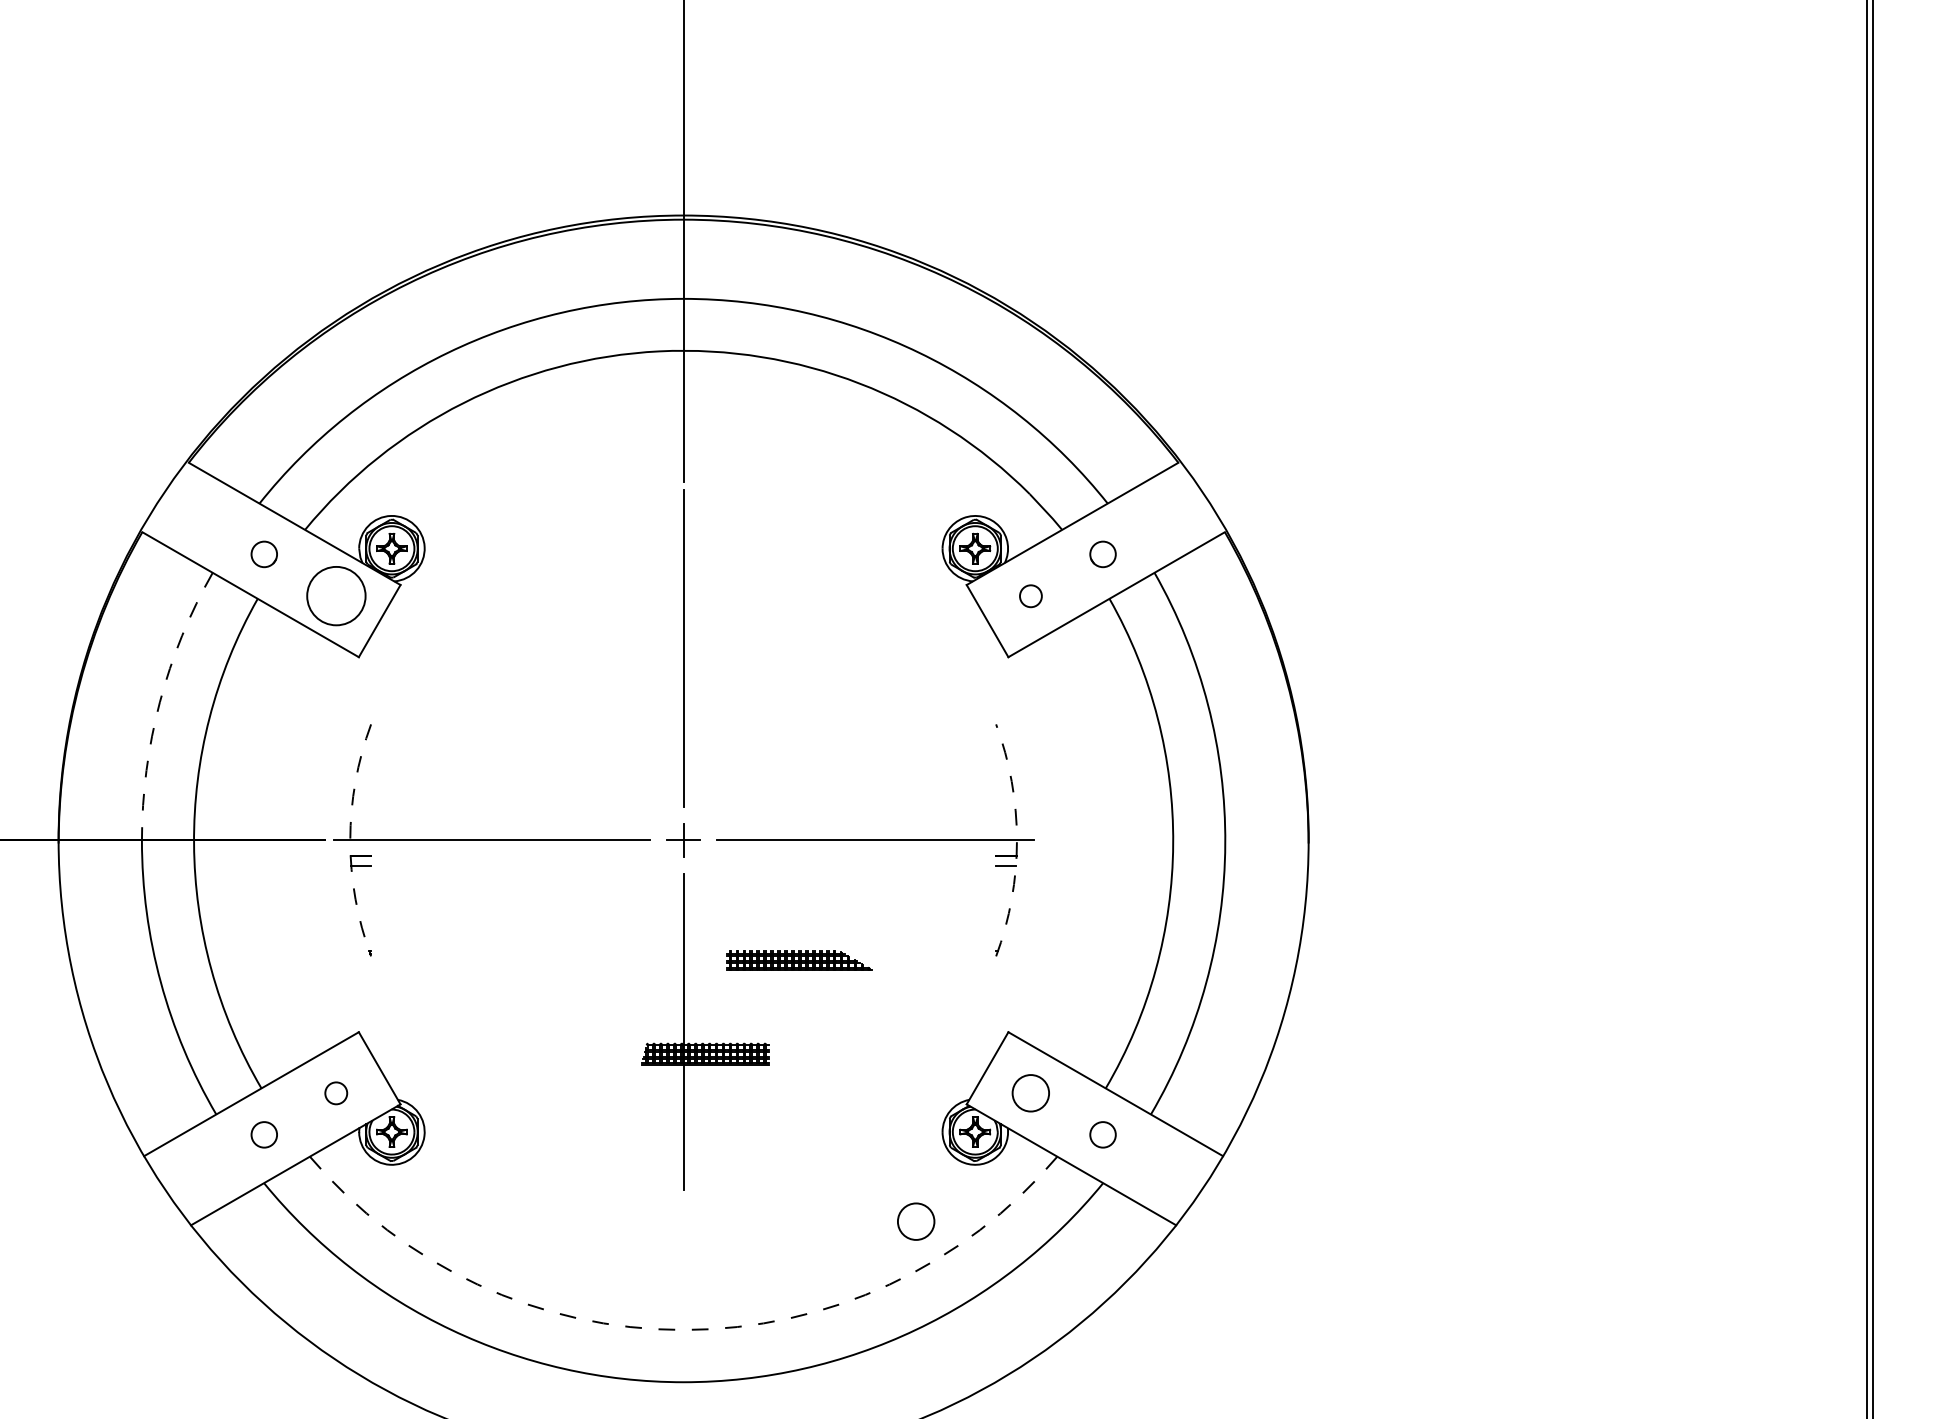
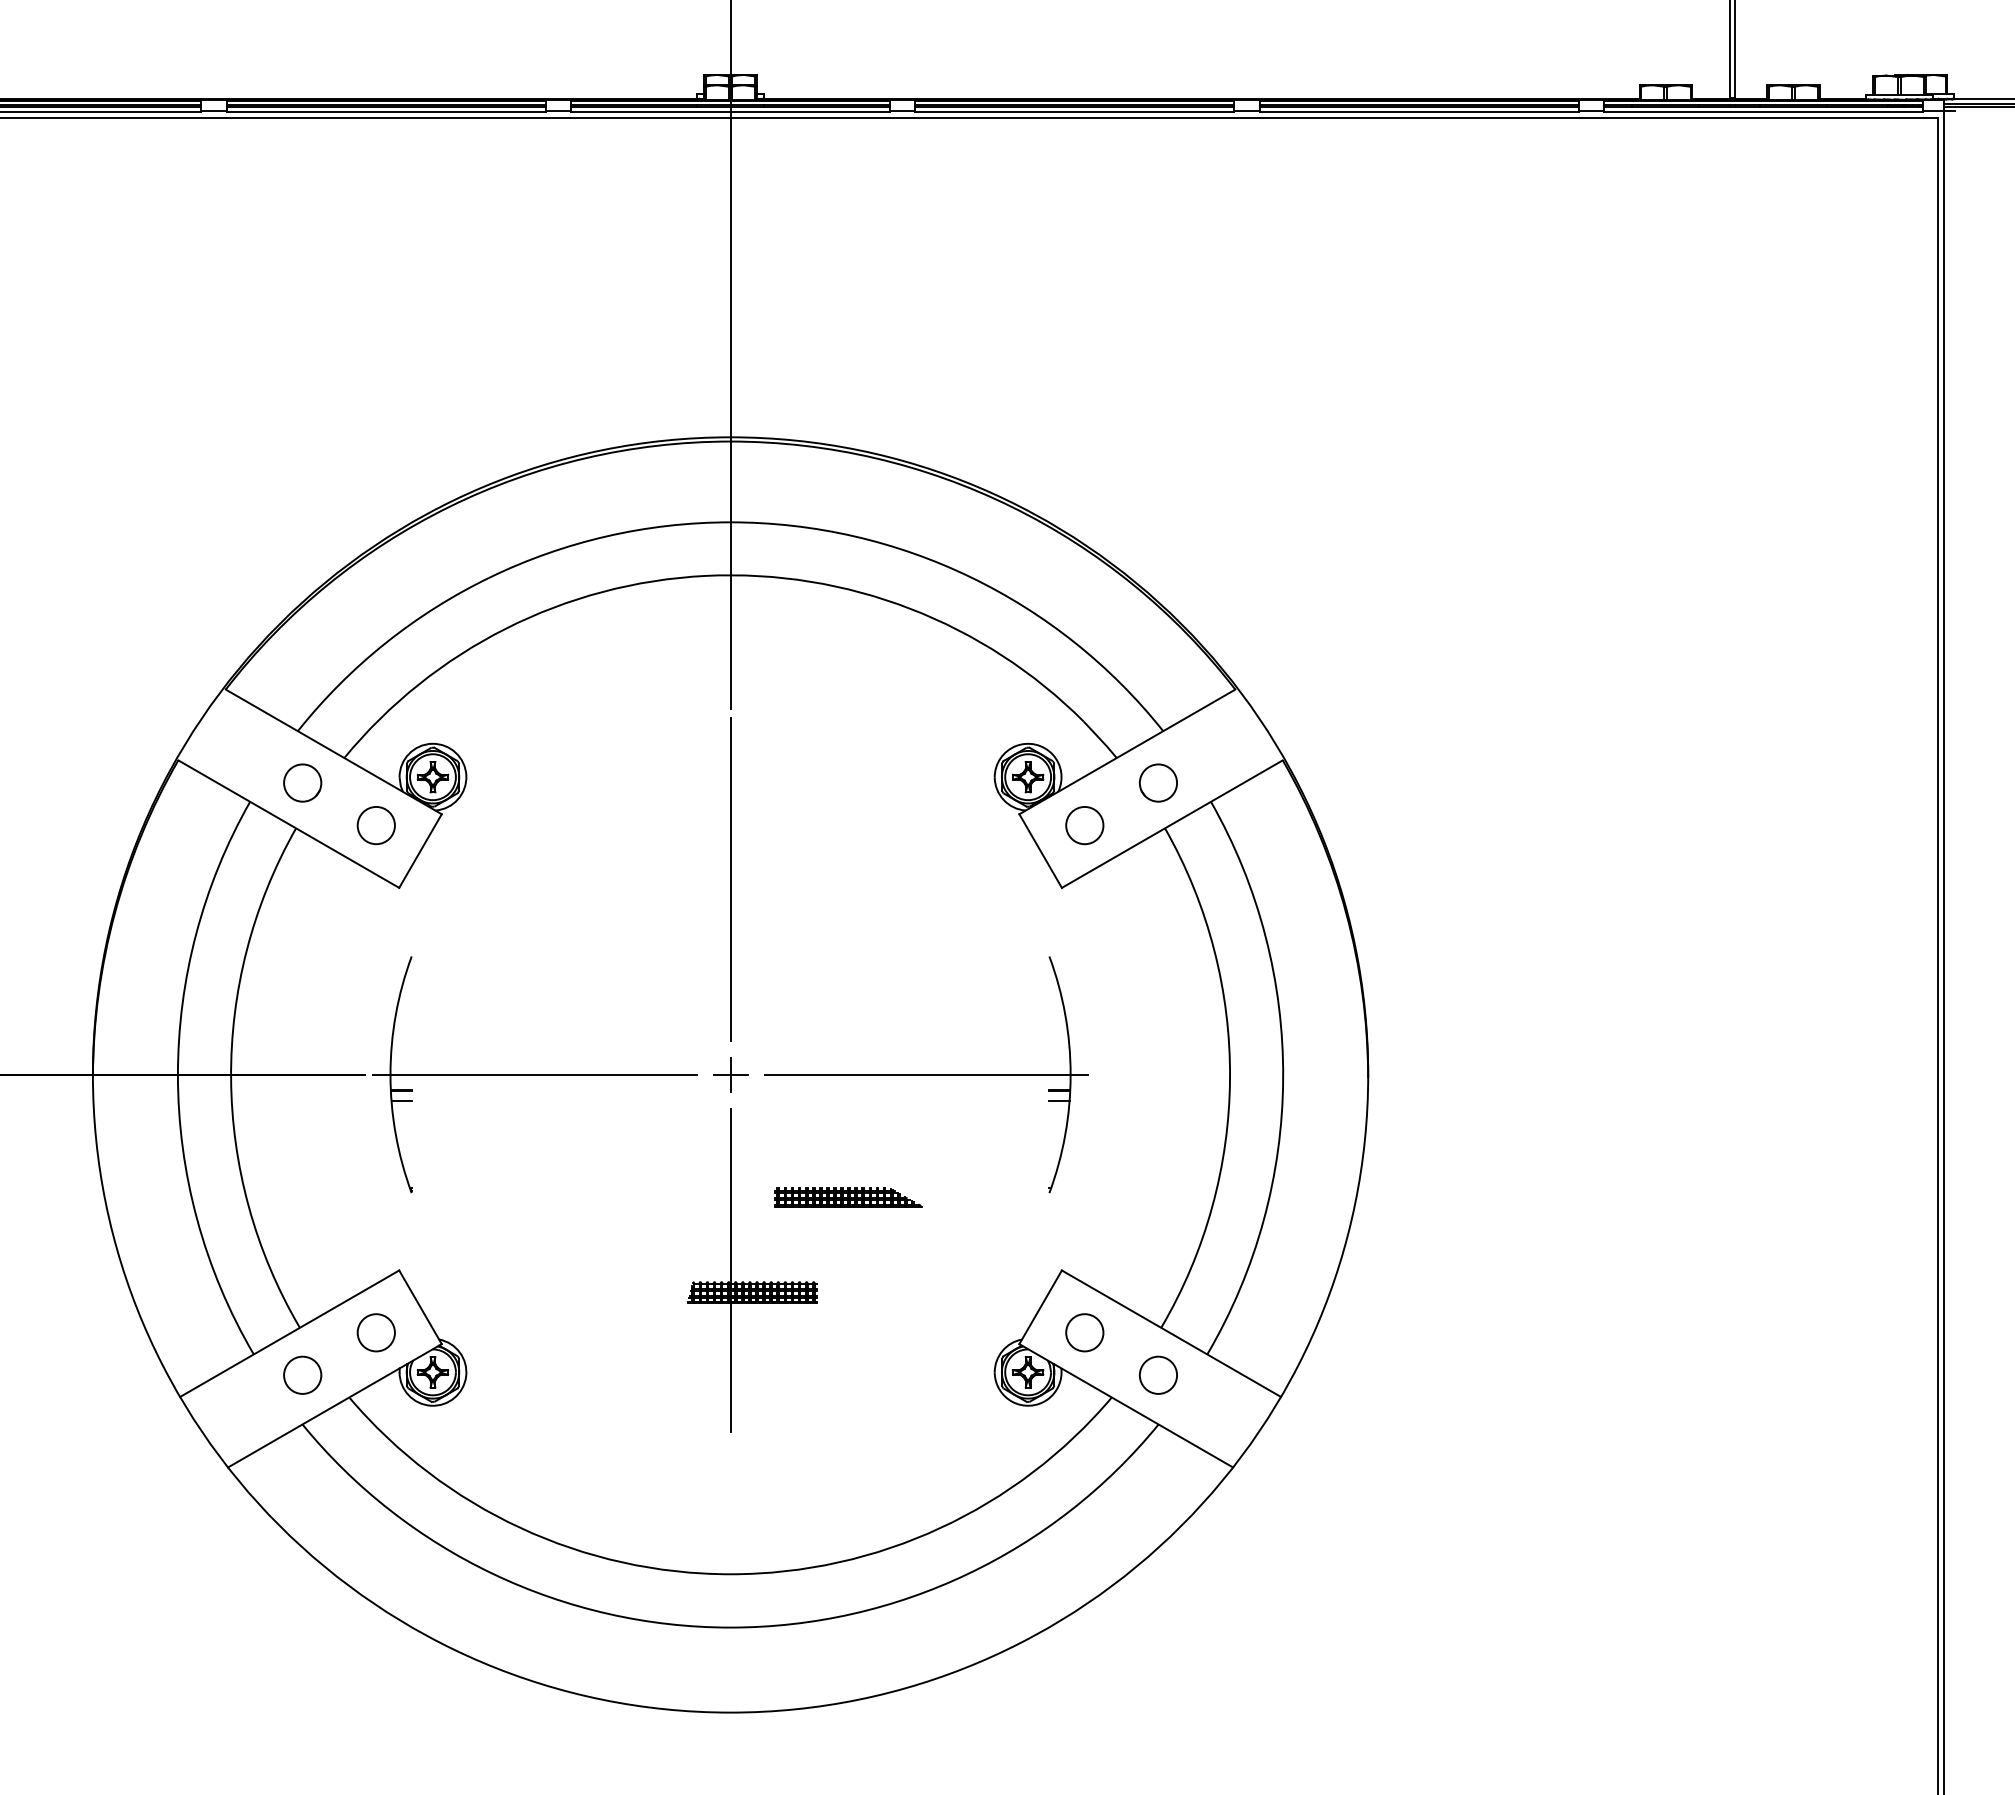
circle: (264, 553) -> (302, 782), size x1.43
circle: (1103, 553) -> (1158, 782), size x1.43
circle: (335, 596) -> (375, 825), size x0.62
circle: (1030, 596) -> (1084, 825), size x1.67
arc: (160, 701) -> (196, 933), dashed -> solid
arc: (350, 840) -> (390, 1074), dashed -> solid
arc: (1016, 840) -> (1070, 1074), dashed -> solid
circle: (335, 1092) -> (375, 1332), size x1.67
circle: (264, 1134) -> (302, 1374), size x1.43
circle: (1103, 1134) -> (1158, 1374), size x1.43
circle: (915, 1221) -> (967, 1463), removed
arc: (683, 1330) -> (730, 1574), dashed -> solid

